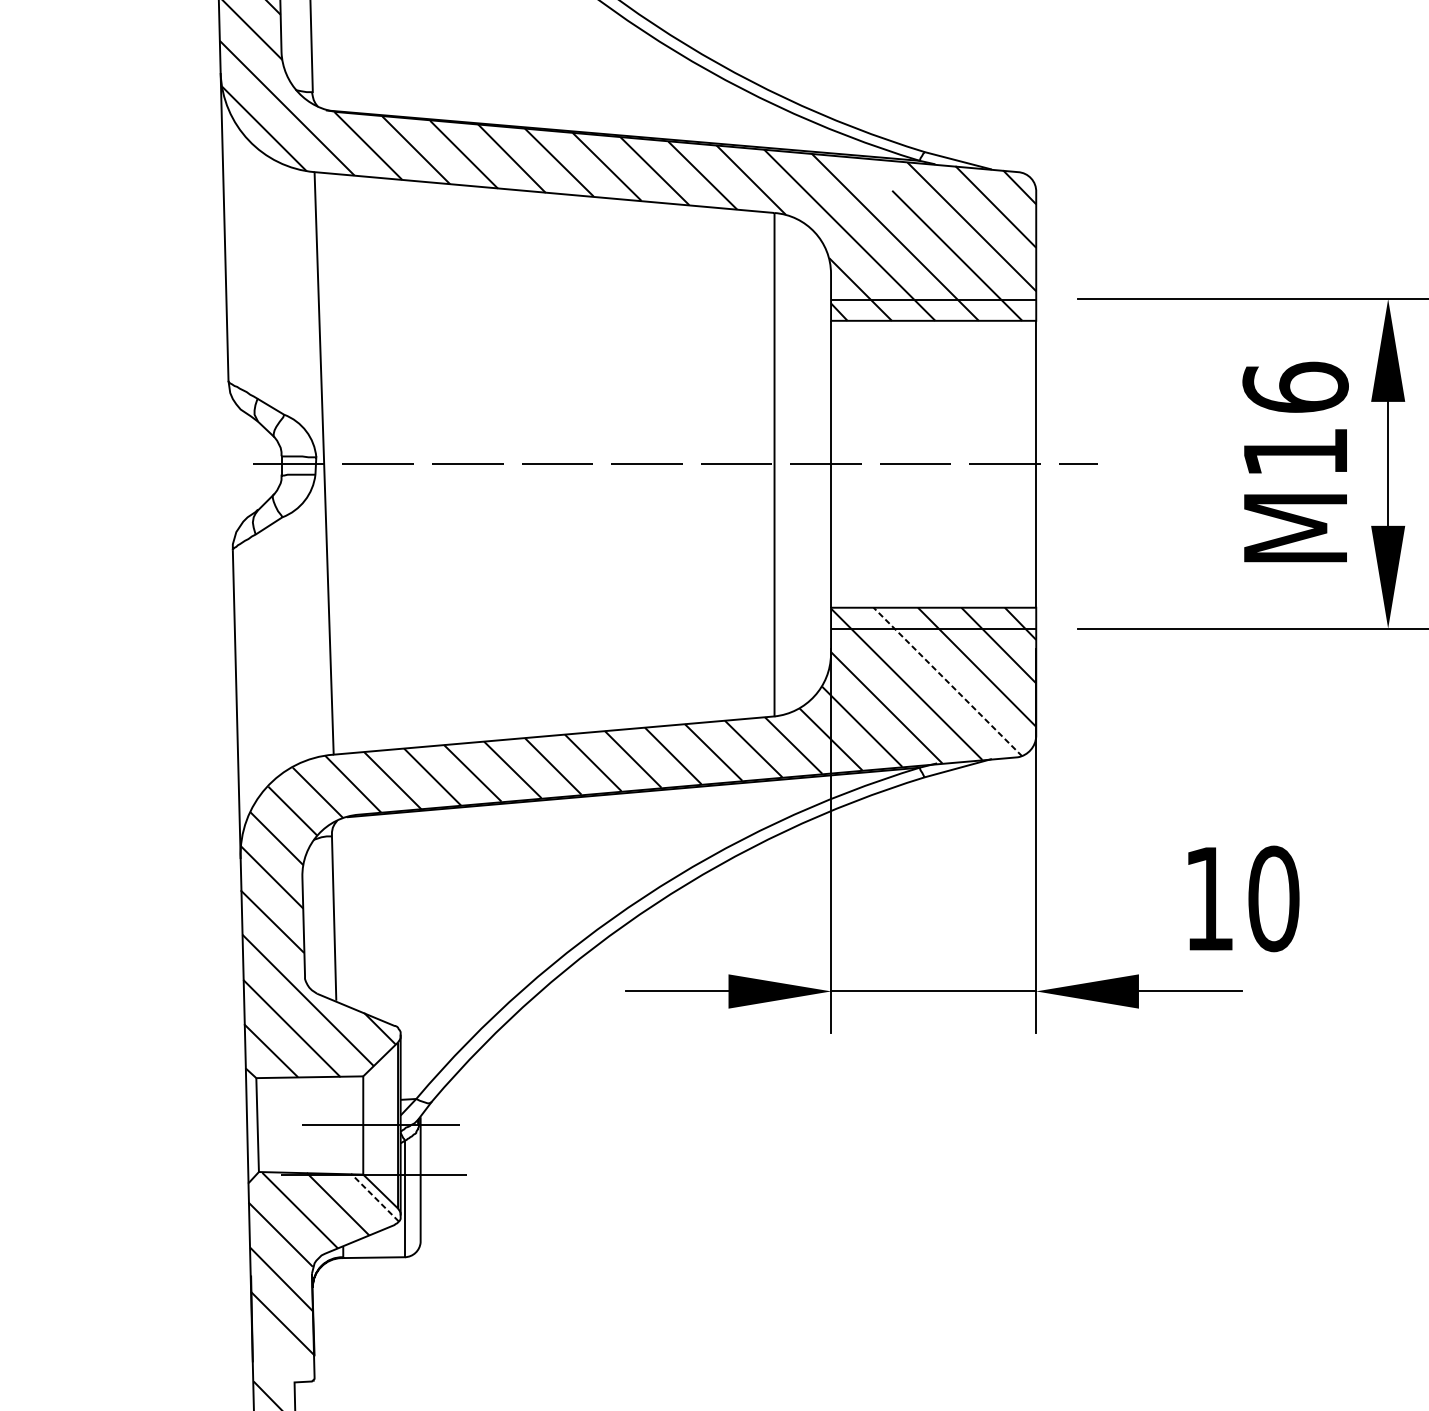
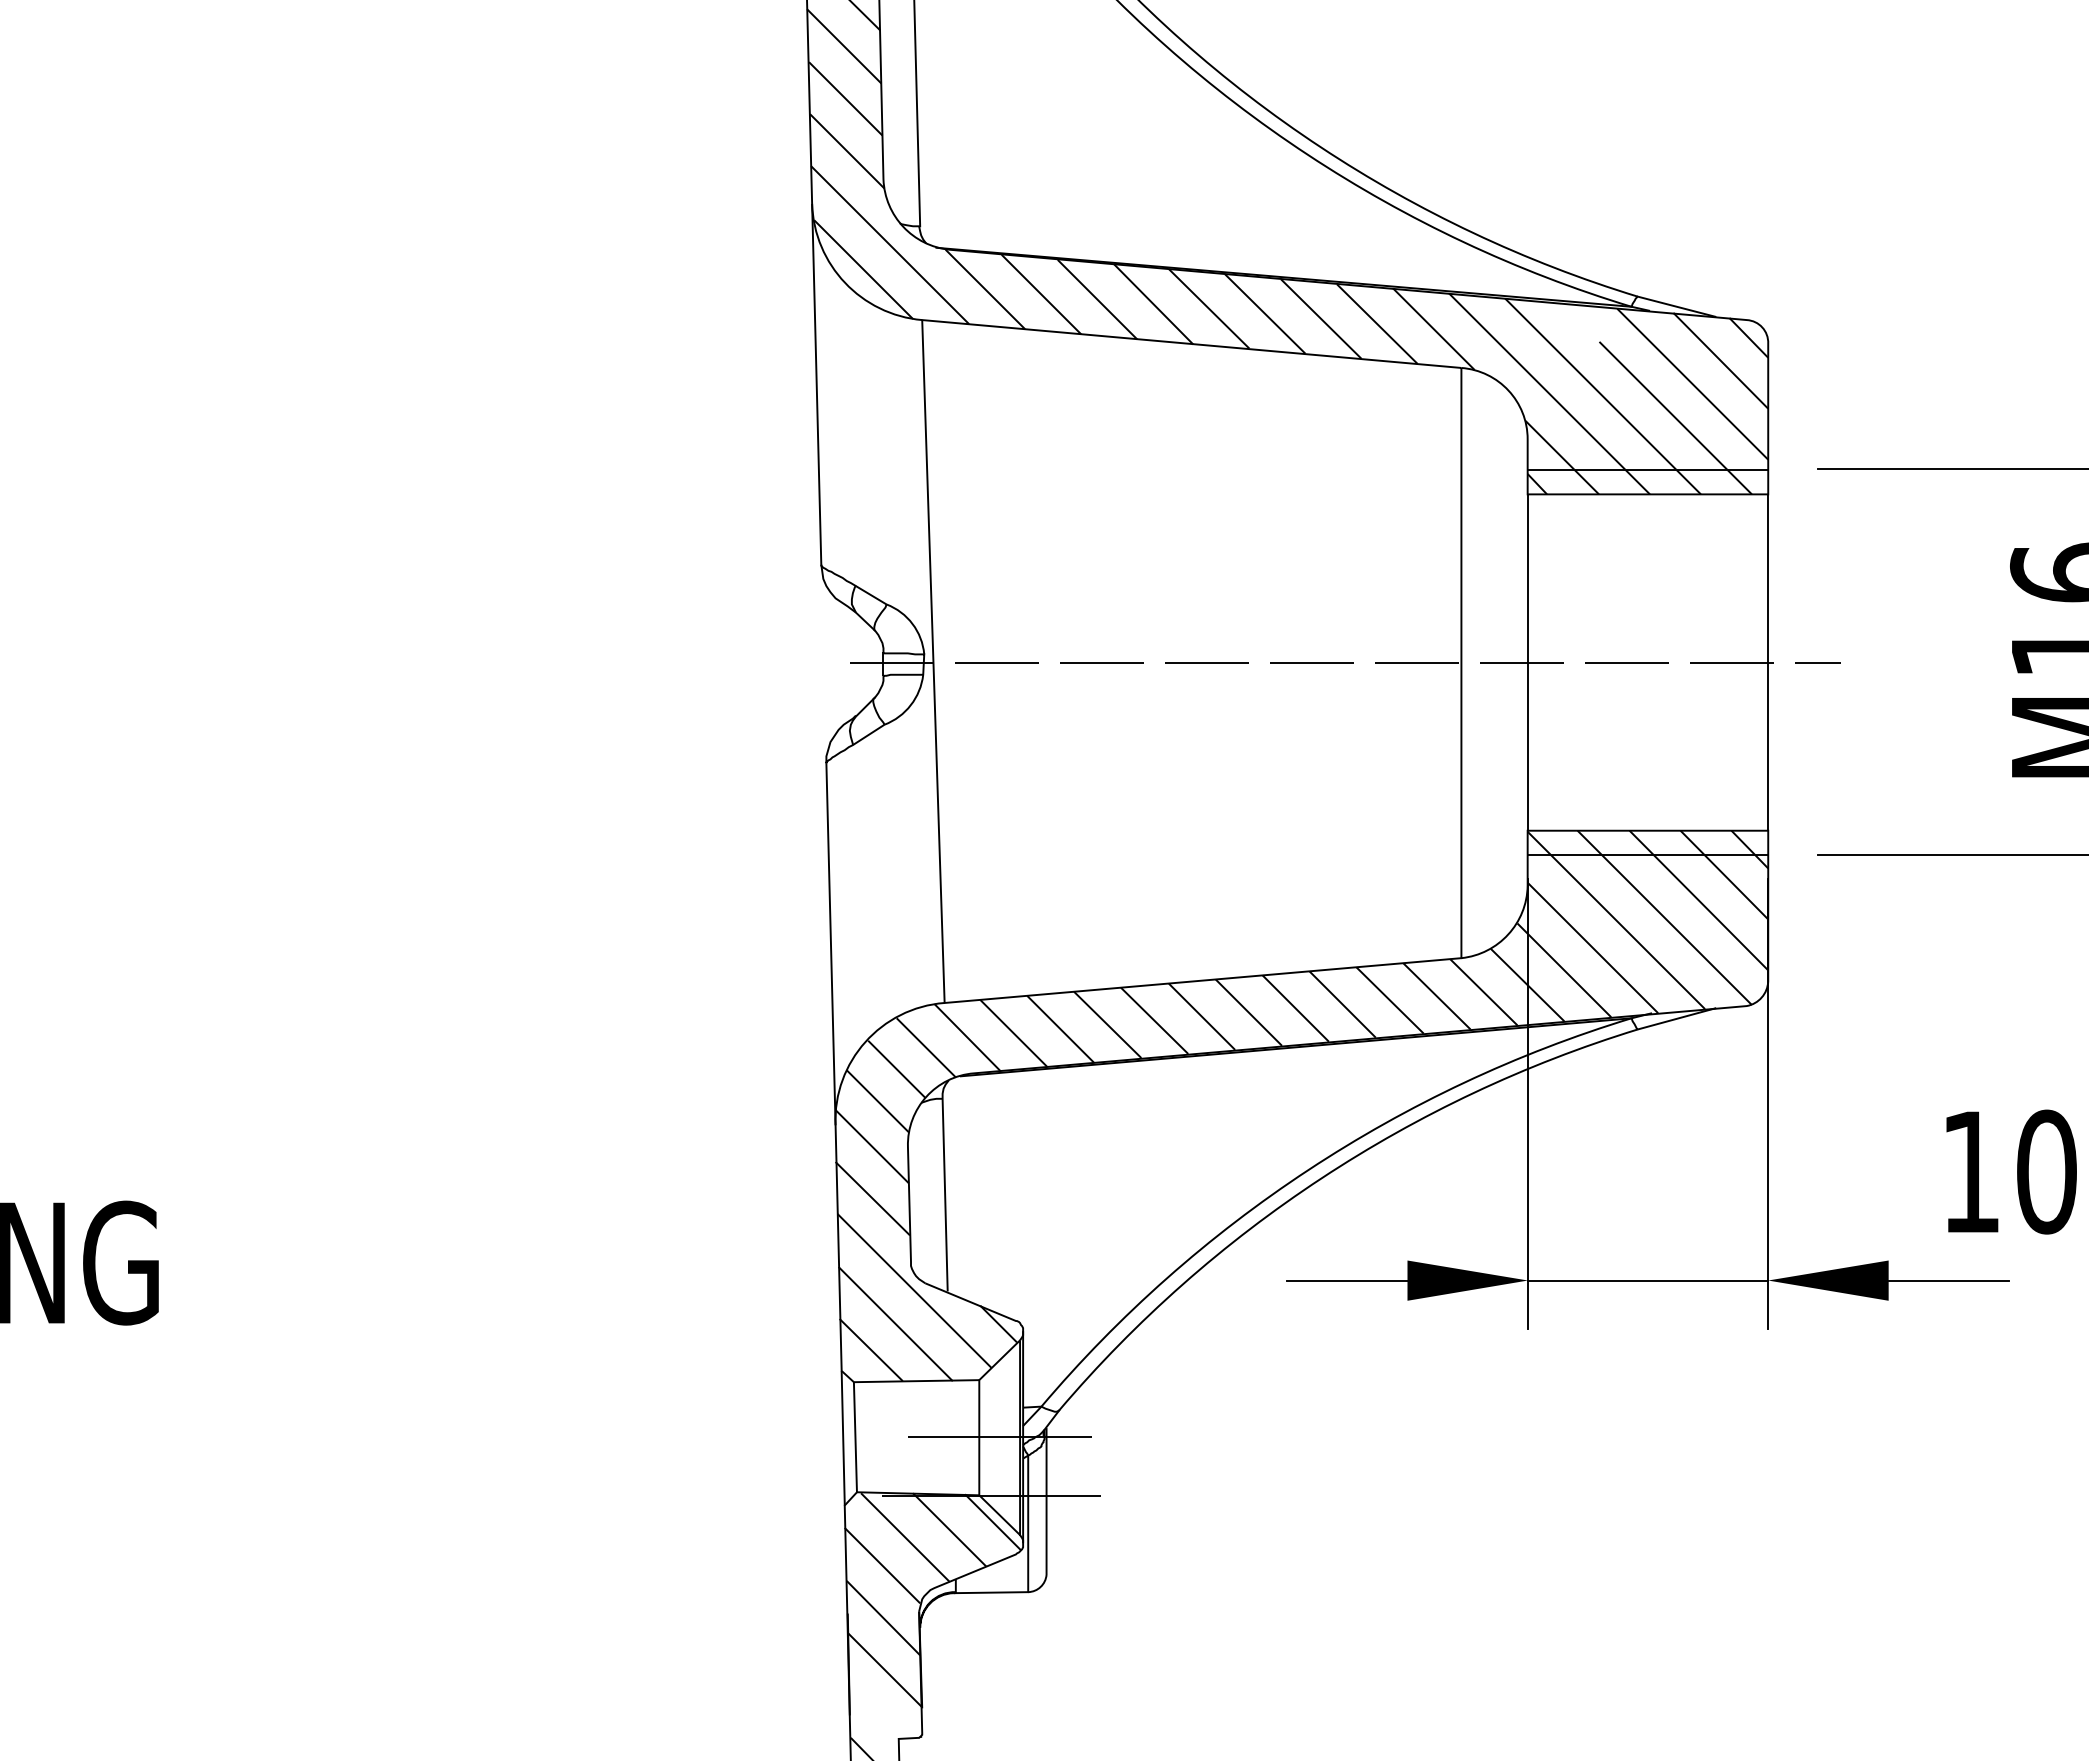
line: (947, 681) -> (1664, 917), dashed -> solid
line: (375, 1197) -> (993, 1522), dashed -> solid

